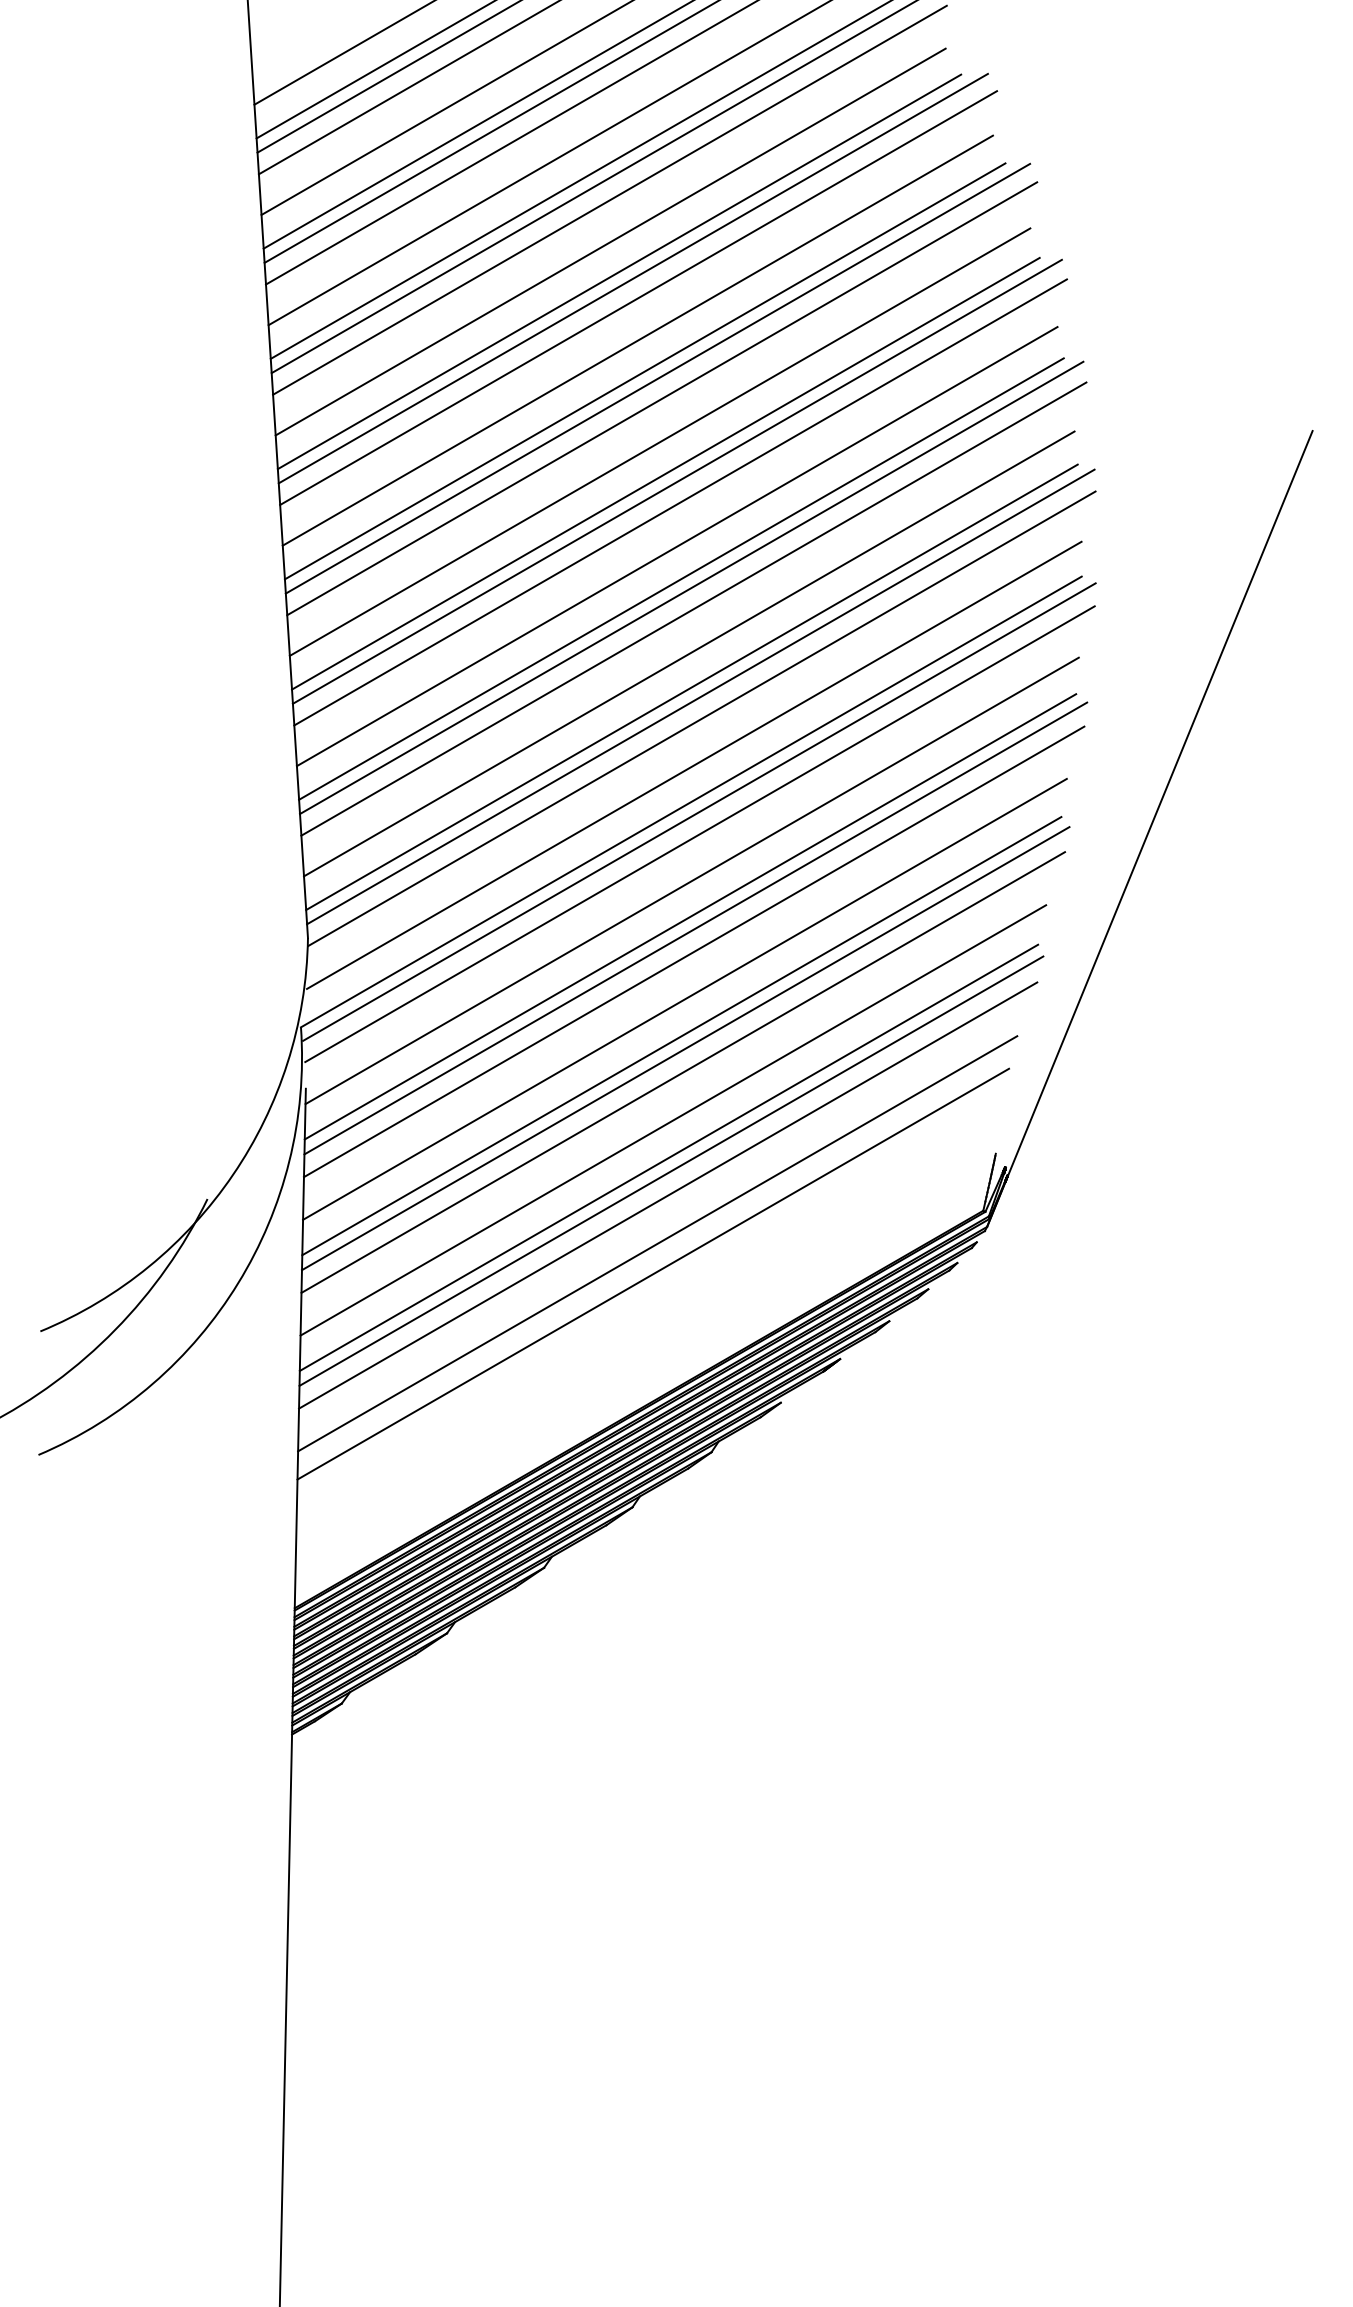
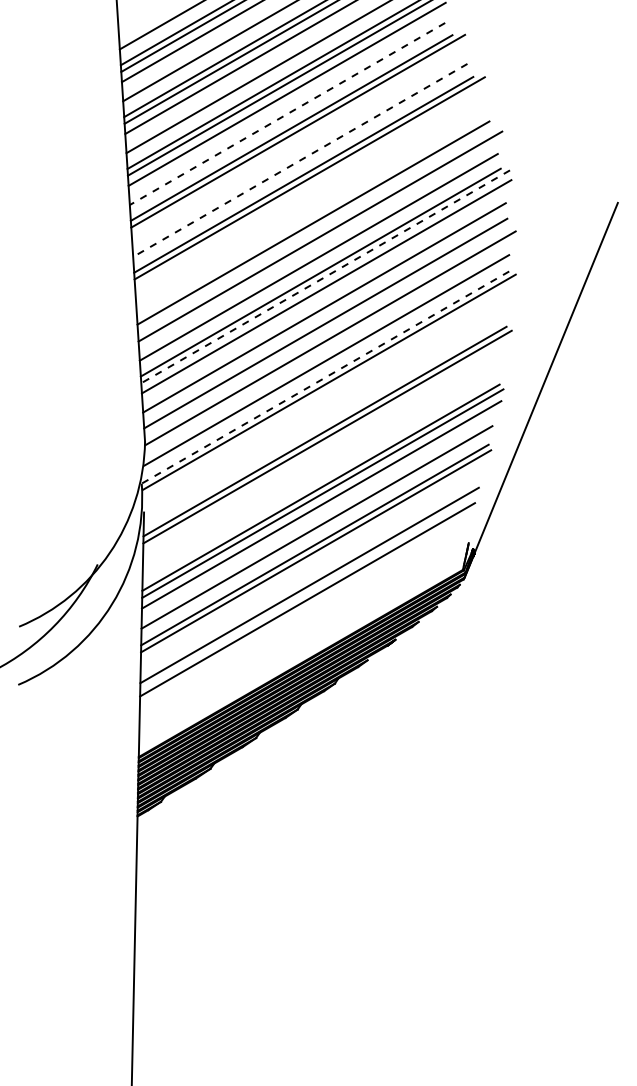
line: (610, 243) -> (287, 114), solid -> dashed
line: (638, 298) -> (300, 140), removed
line: (638, 340) -> (300, 160), solid -> dashed
line: (661, 398) -> (311, 187), removed
line: (659, 440) -> (310, 207), removed
line: (676, 481) -> (318, 226), removed
line: (691, 587) -> (325, 276), solid -> dashed
line: (699, 697) -> (329, 328), removed
line: (691, 801) -> (325, 377), solid -> dashed
line: (699, 833) -> (329, 392), removed
line: (691, 880) -> (325, 414), removed
line: (693, 952) -> (326, 448), removed
line: (684, 999) -> (322, 470), removed
line: (668, 1194) -> (314, 562), removed

